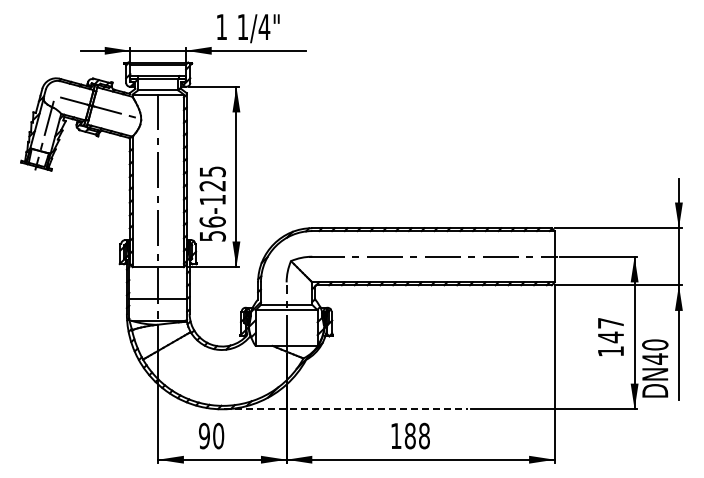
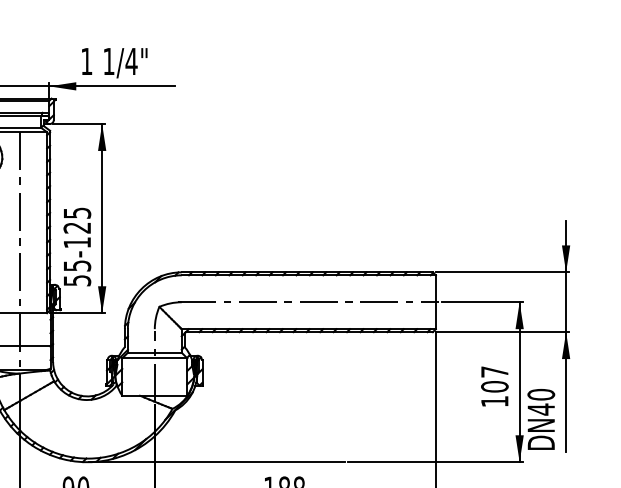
text: (212, 221) -> (77, 265), 56-125 -> 55-125
text: (610, 337) -> (494, 386), 147 -> 107
line: (346, 409) -> (217, 462), dashed -> solid

